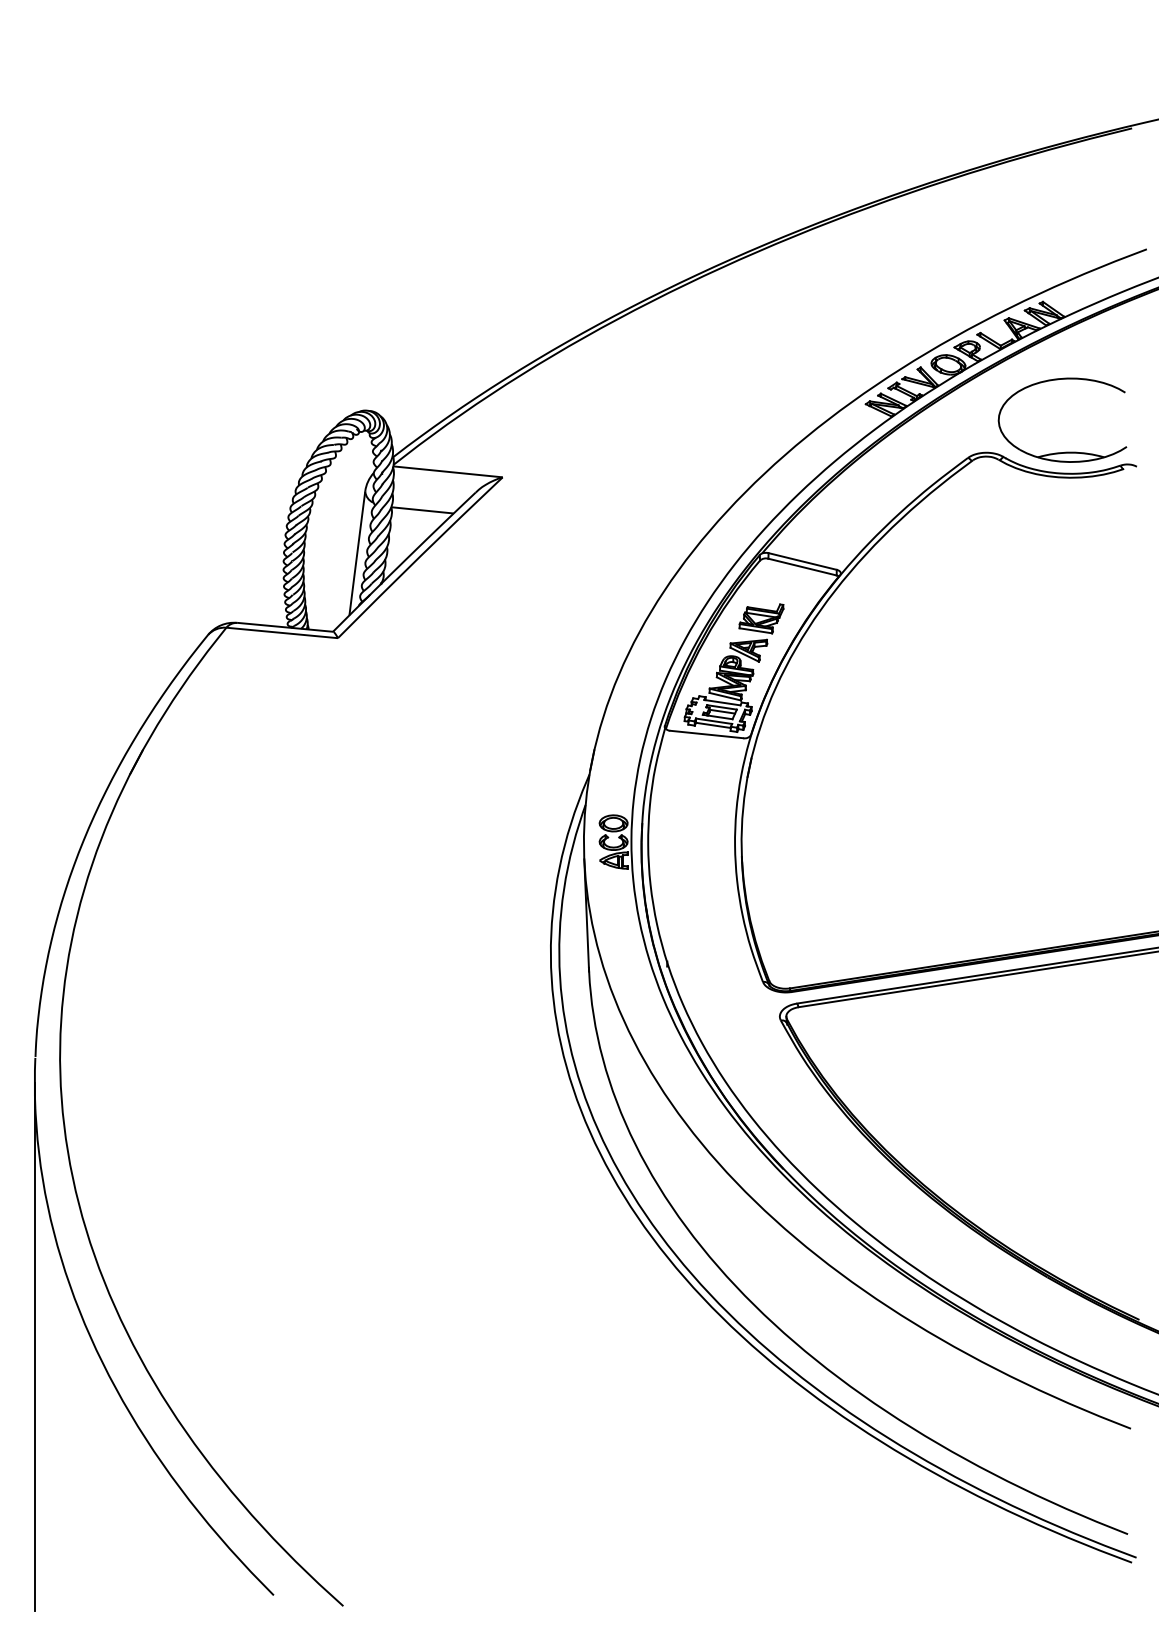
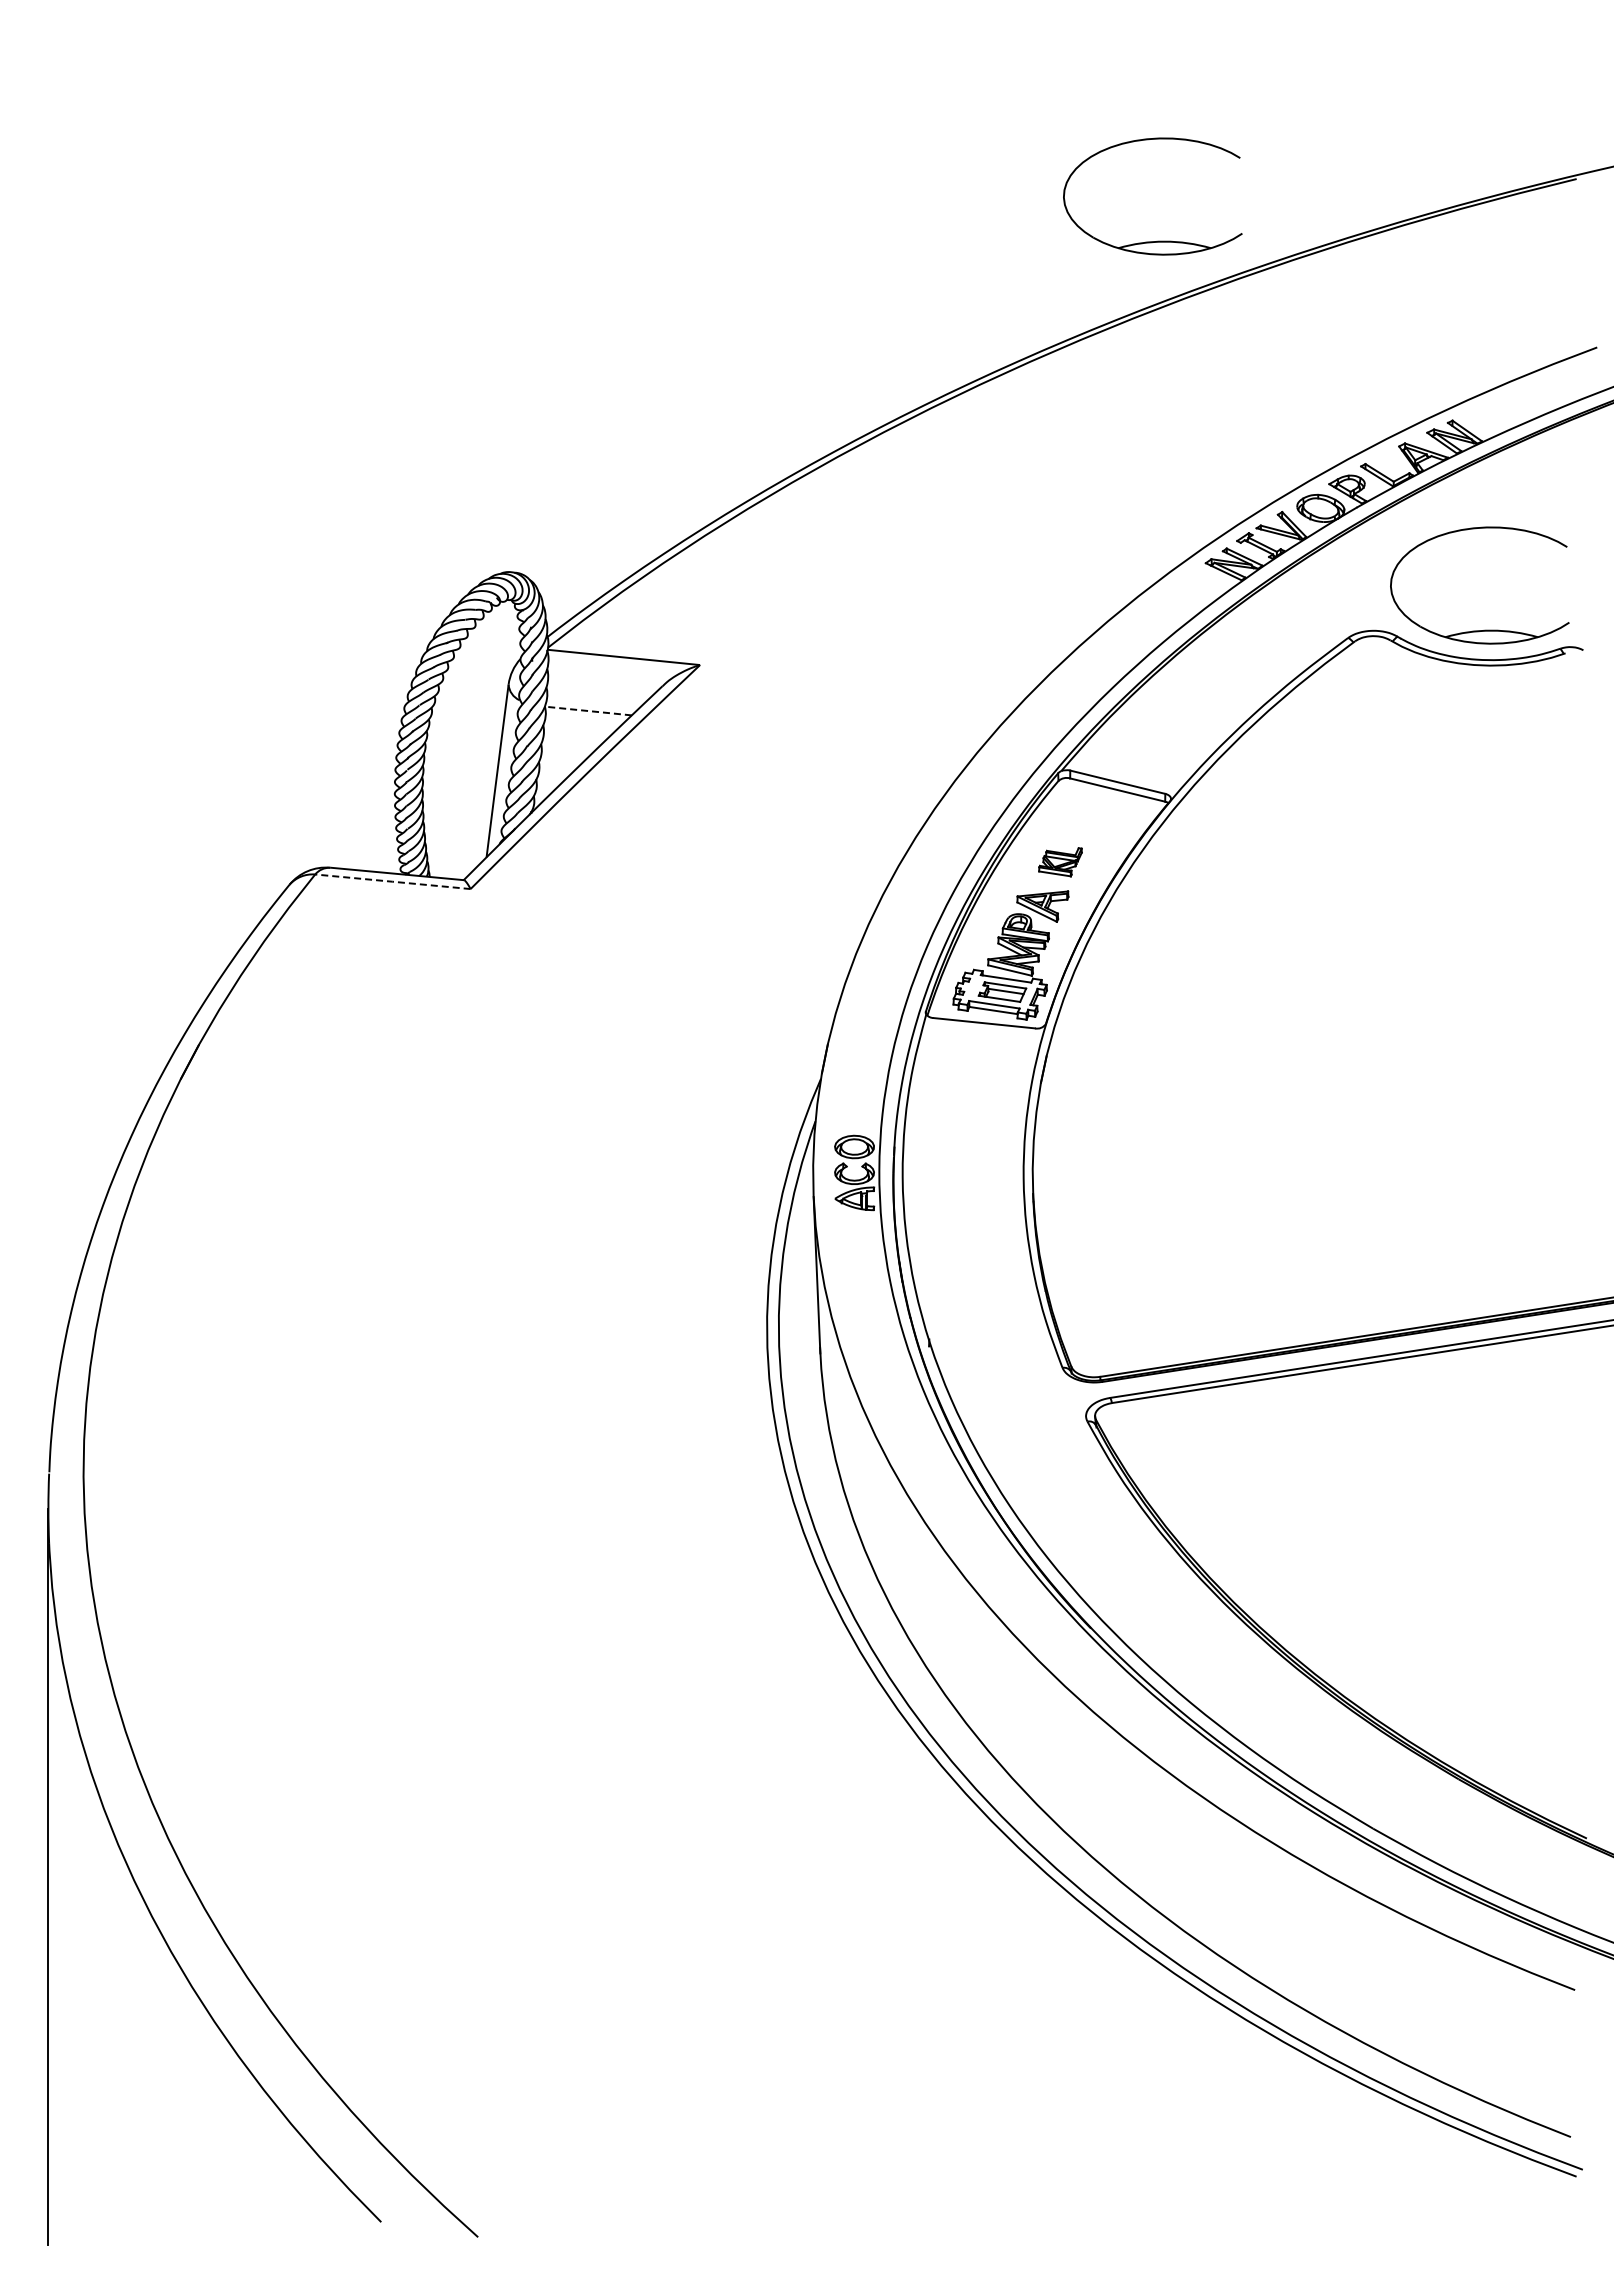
part: (831, 172) -> (1157, 240), added
line: (421, 509) -> (587, 710), solid -> dashed
part: (761, 619) -> (1060, 862), size x0.7
line: (281, 632) -> (392, 881), solid -> dashed

